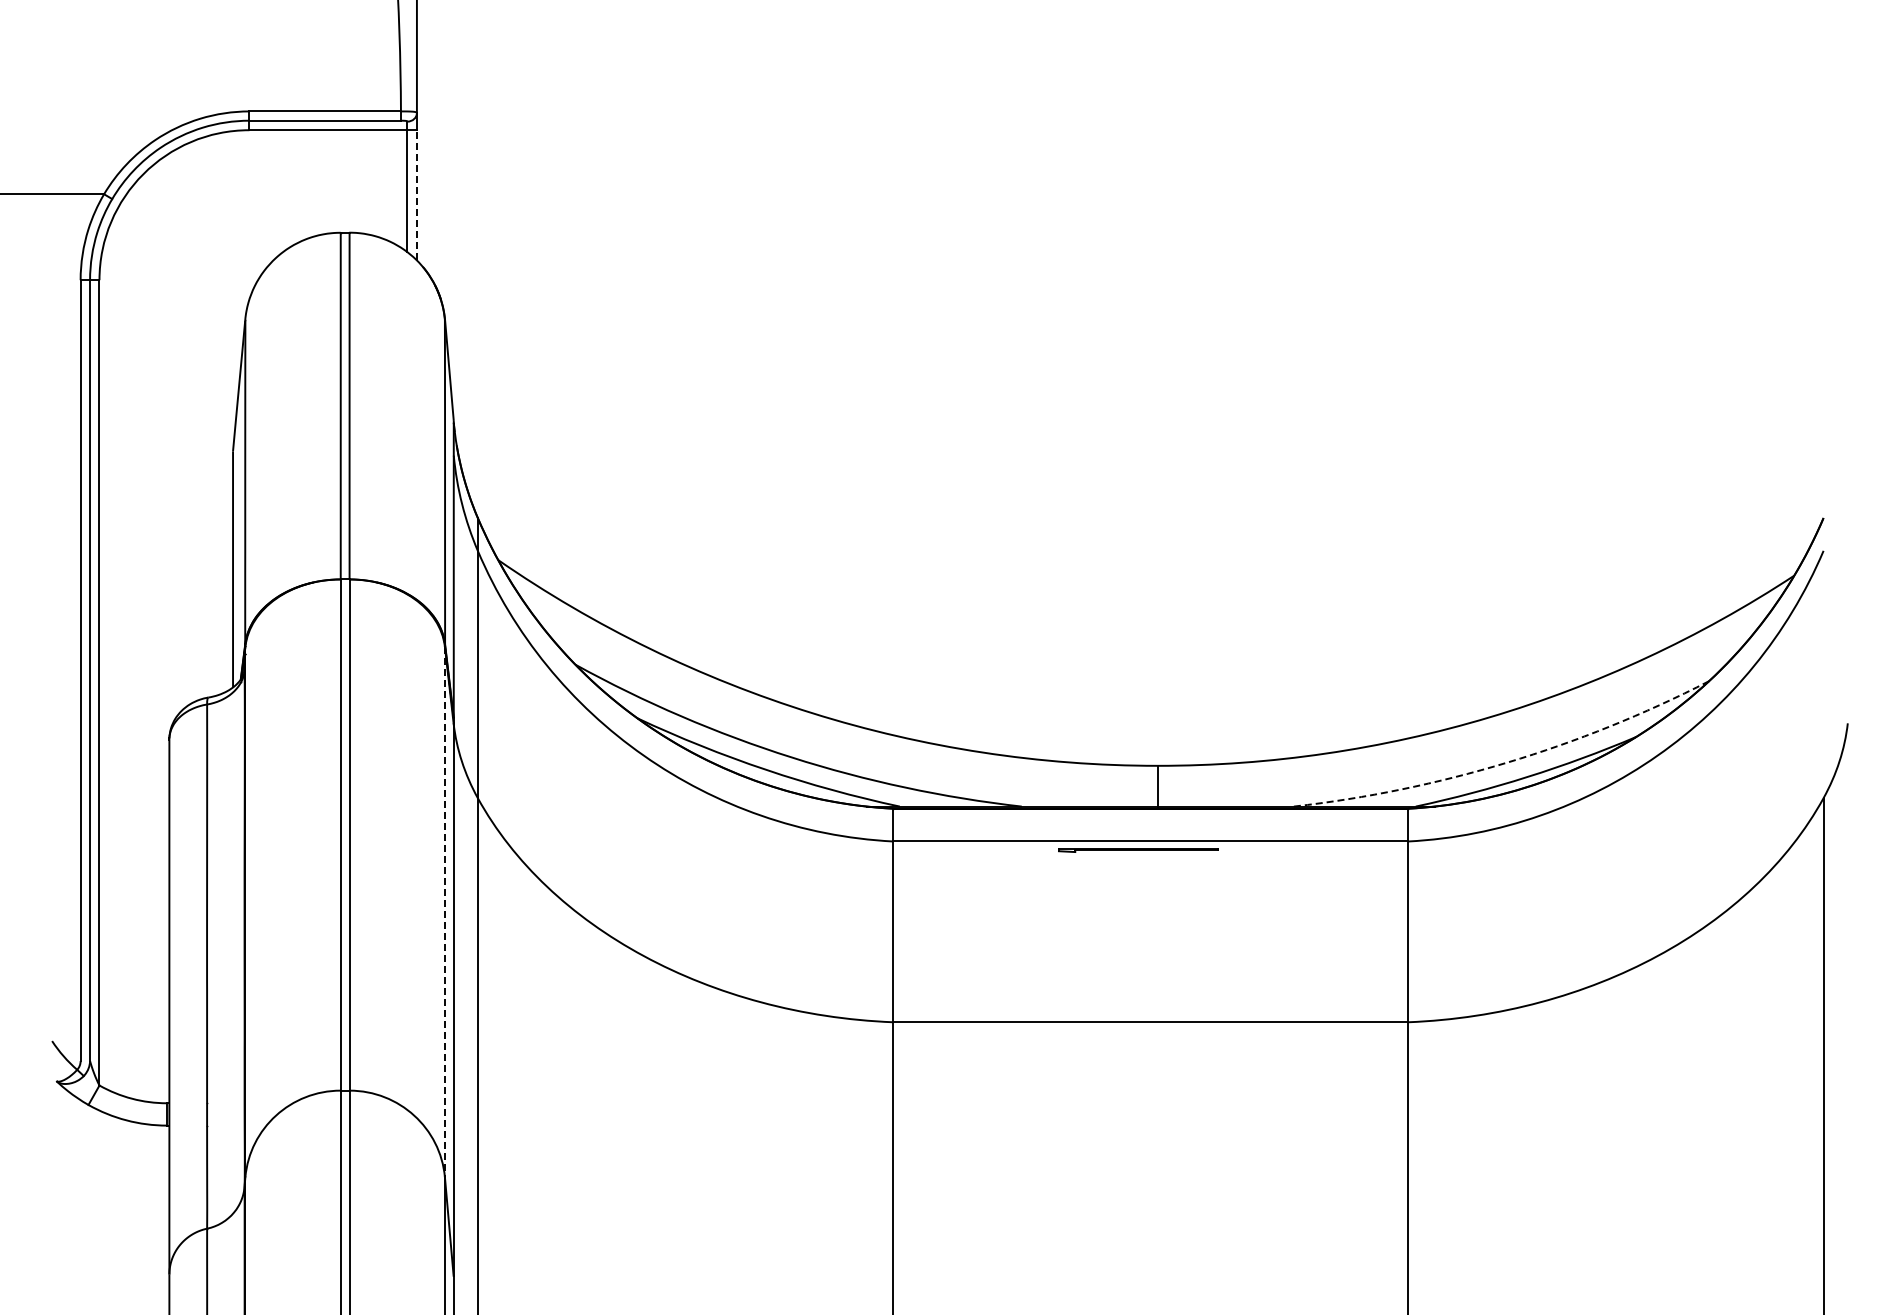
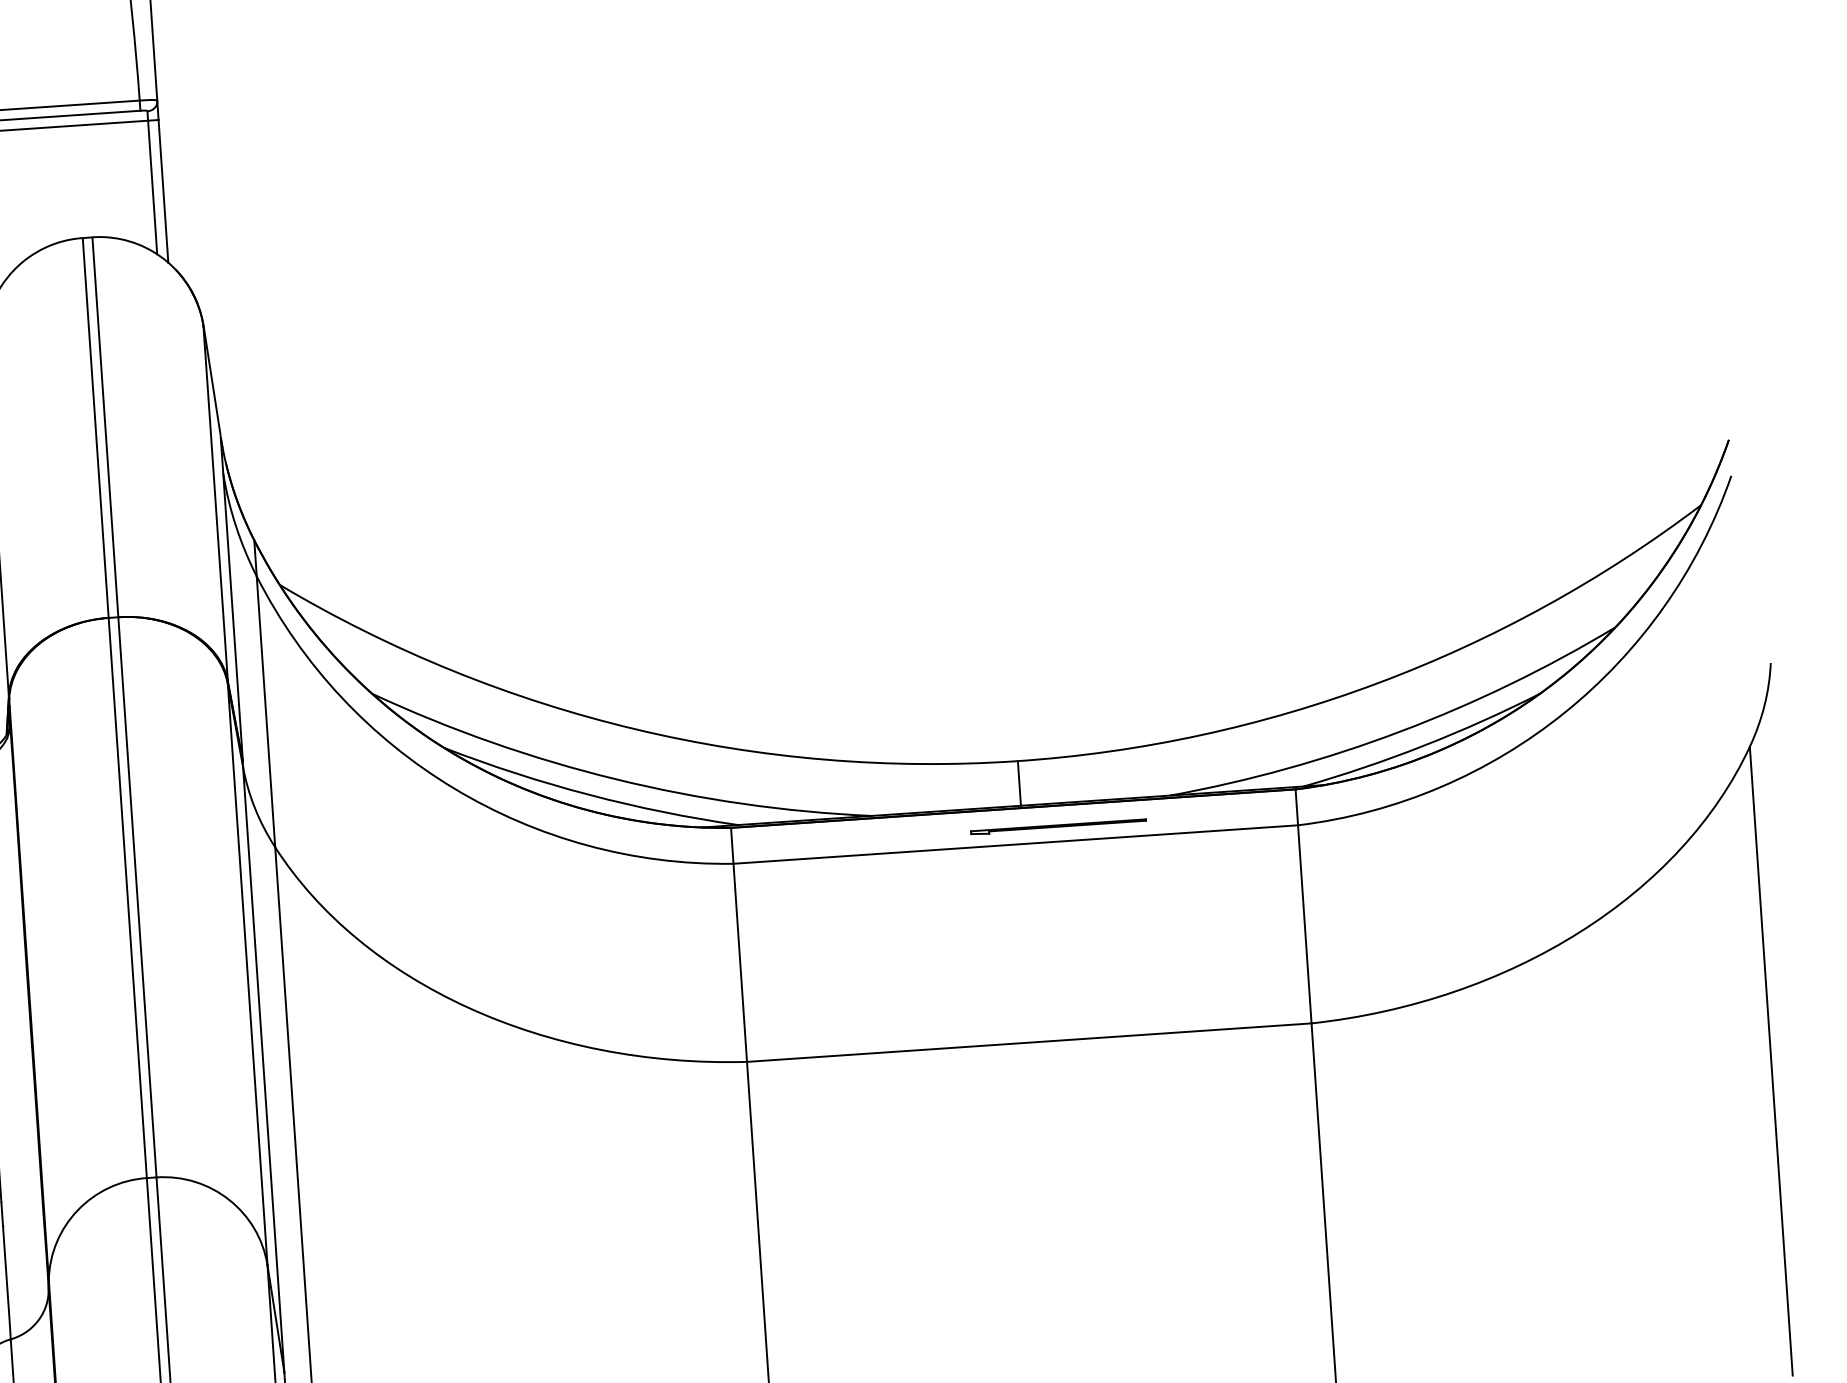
line: (416, 194) -> (162, 190), dashed -> solid
arc: (1507, 762) -> (1400, 731), dashed -> solid
line: (1138, 850) -> (1058, 827), moved
line: (444, 912) -> (247, 975), dashed -> solid

